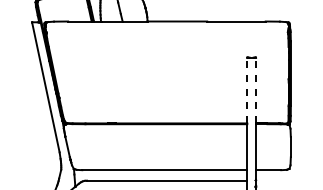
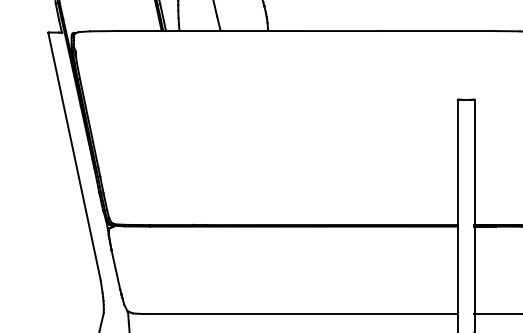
line: (247, 90) -> (458, 162), dashed -> solid
line: (255, 90) -> (473, 162), dashed -> solid

